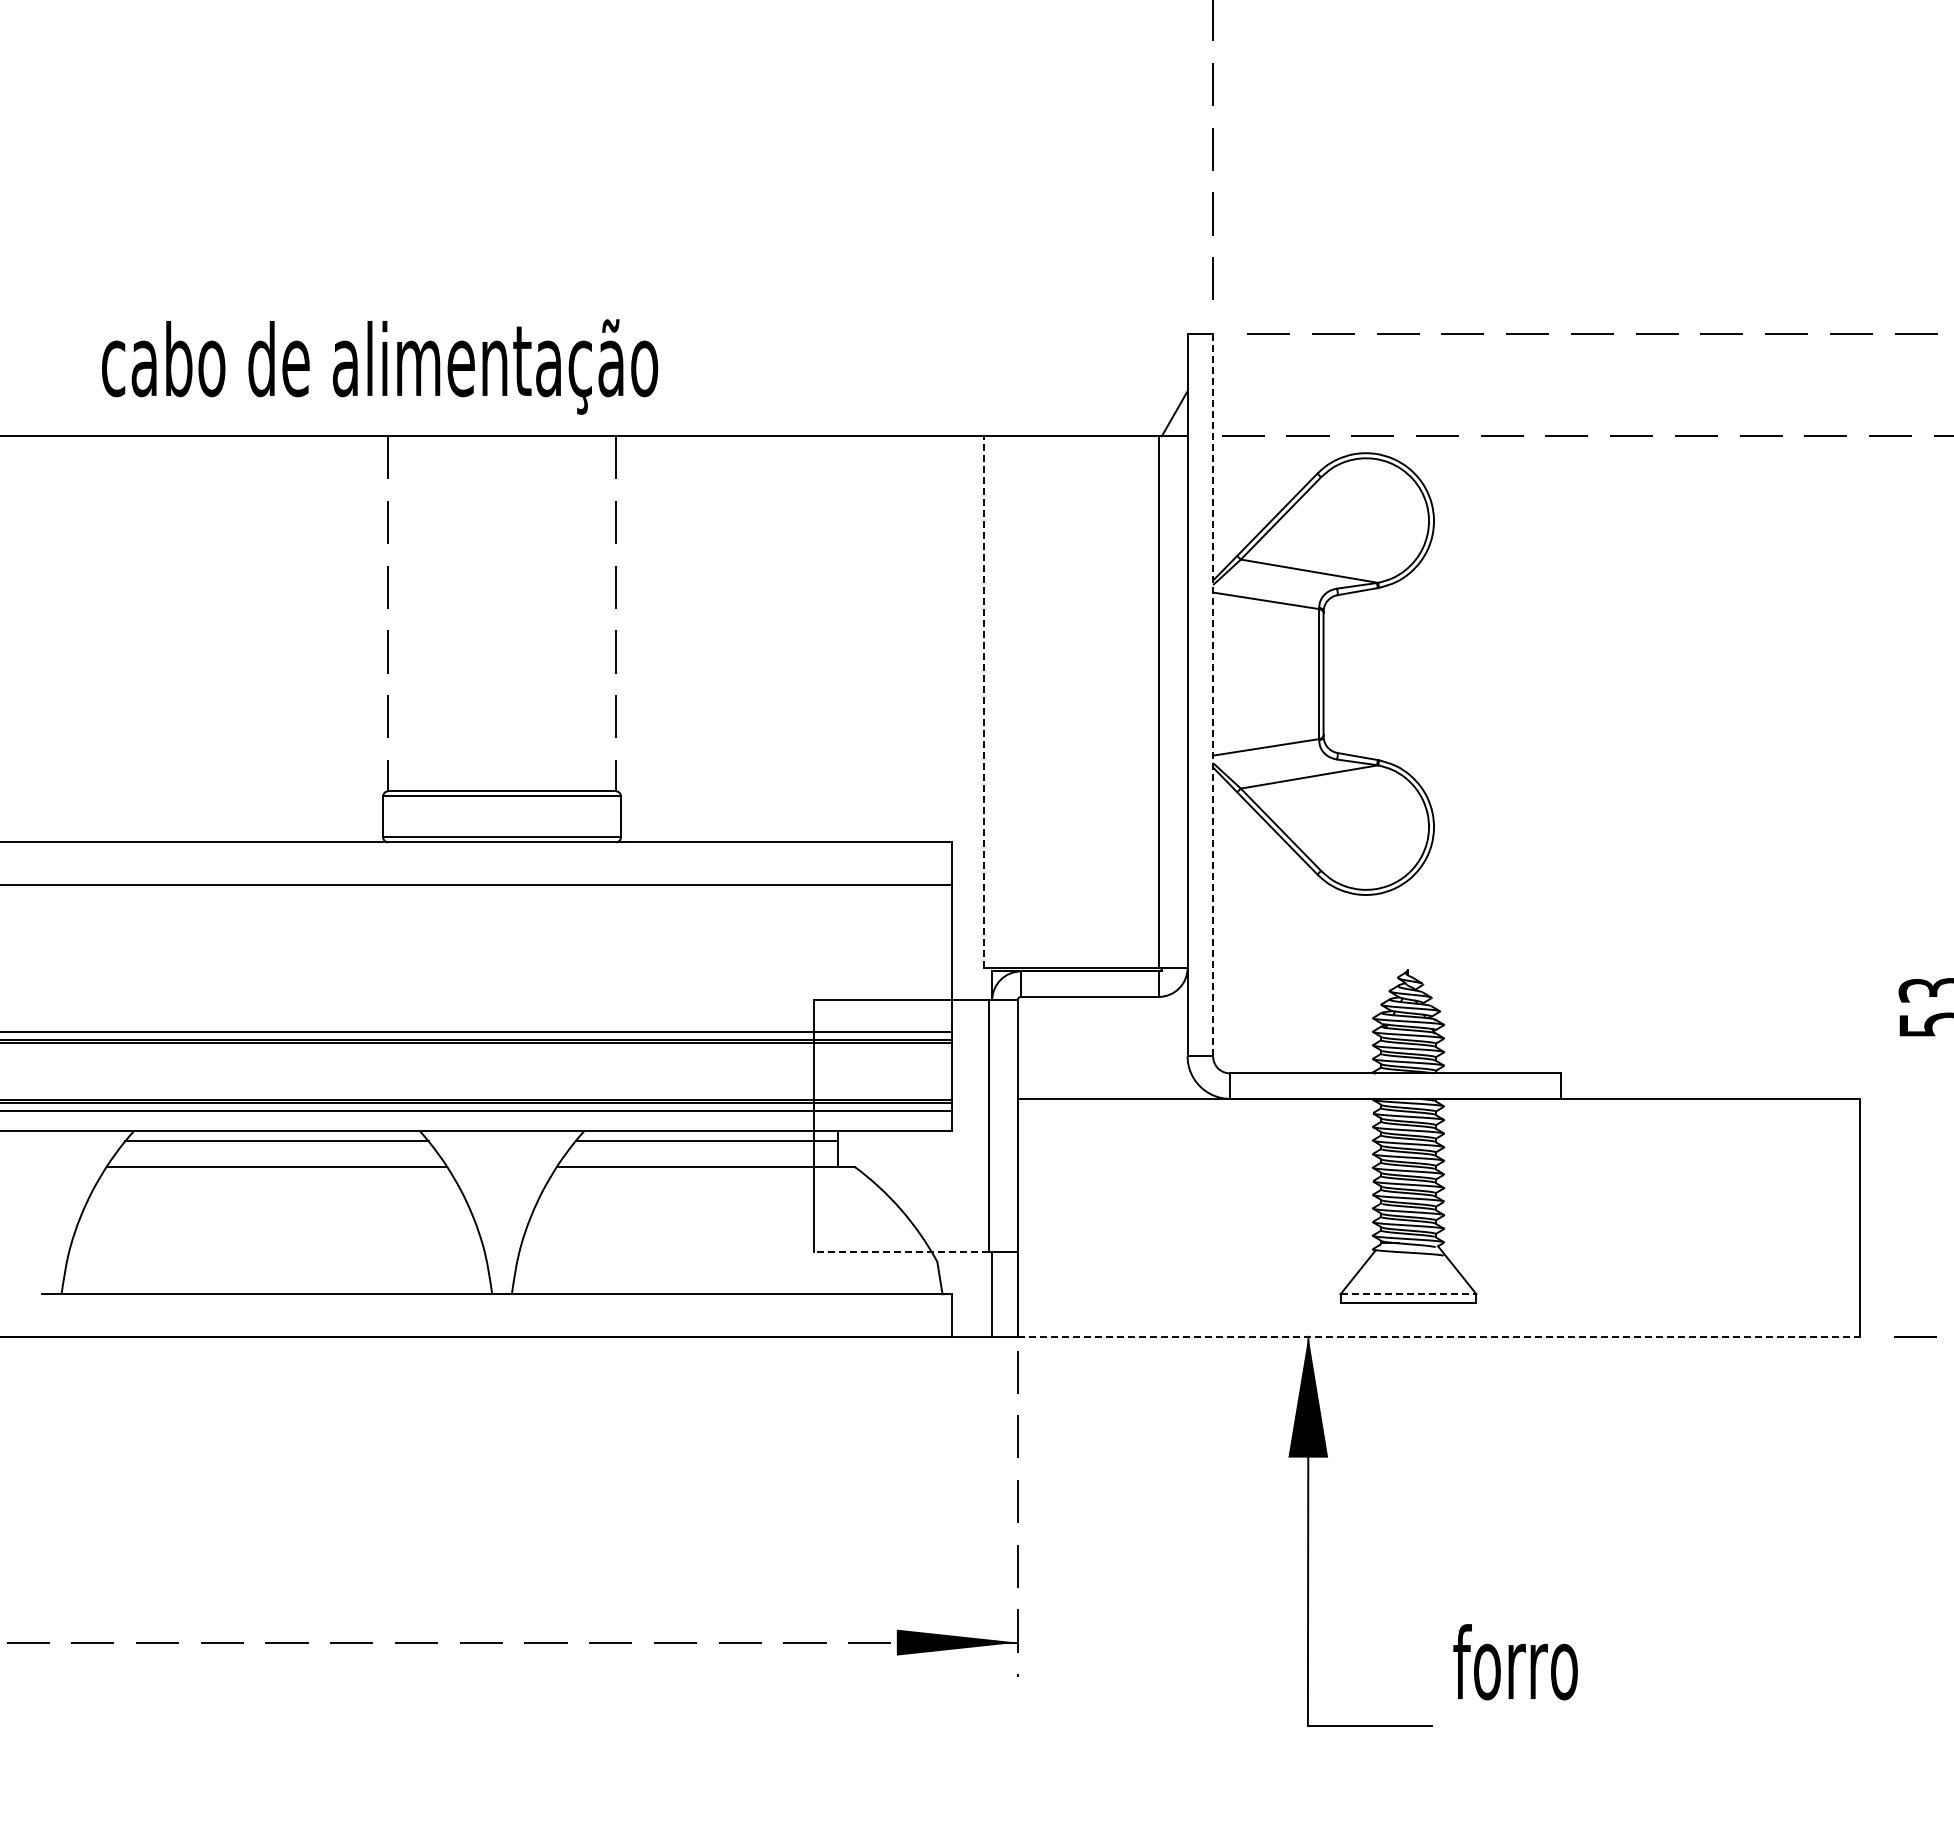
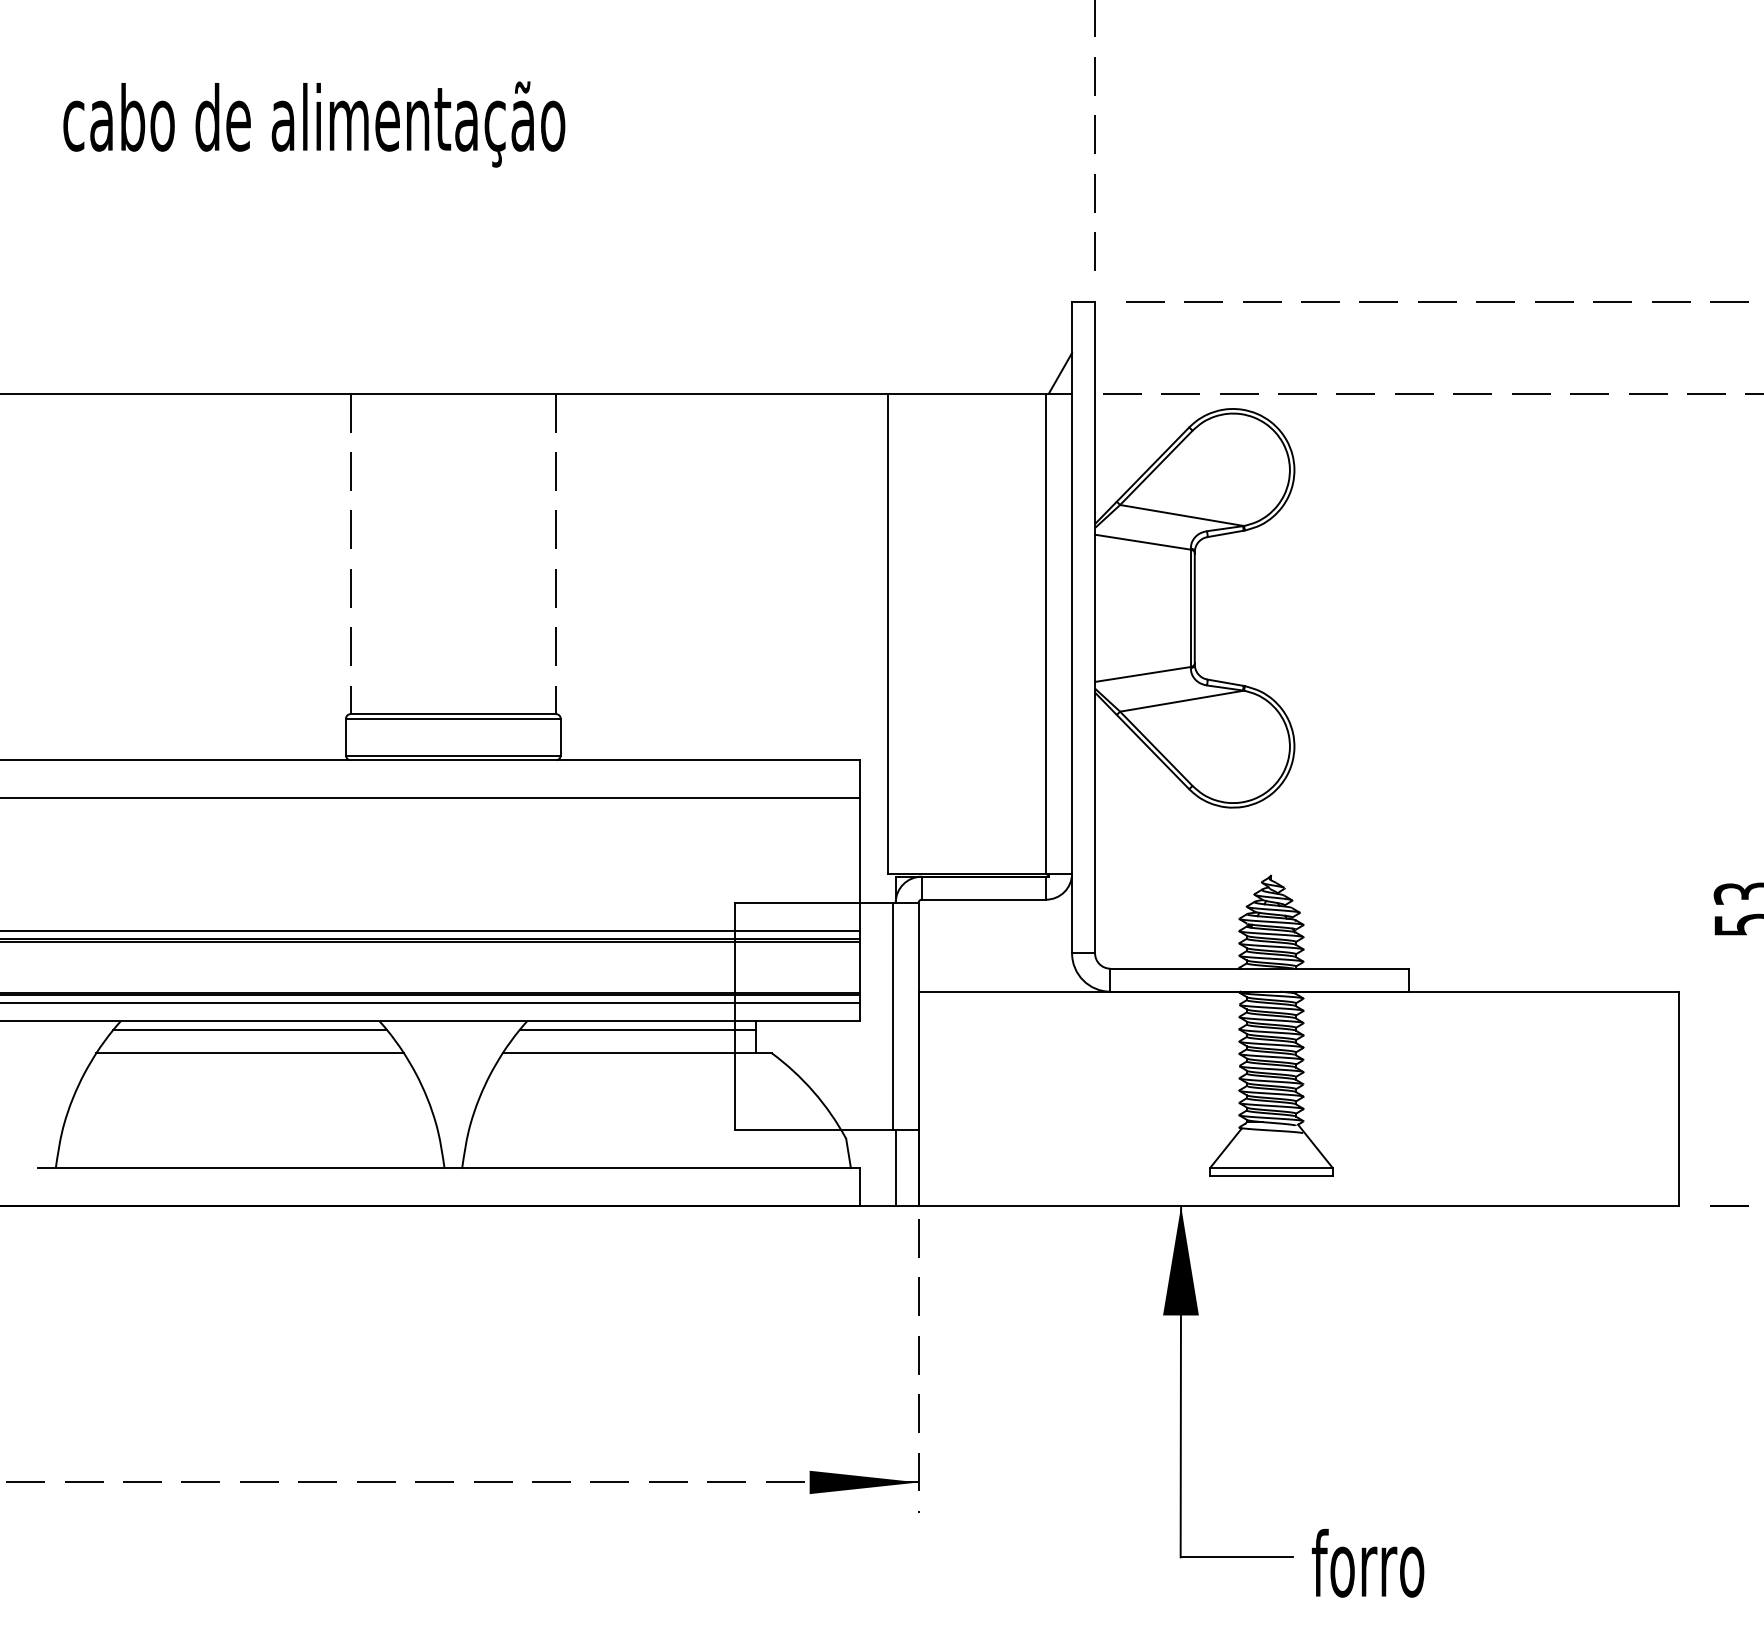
text: (380, 366) -> (314, 124), moved
line: (1213, 695) -> (1095, 627), dashed -> solid
line: (983, 702) -> (887, 633), dashed -> solid
line: (901, 1251) -> (813, 1129), dashed -> solid
line: (1408, 1294) -> (1271, 1168), dashed -> solid
line: (1439, 1336) -> (1299, 1206), dashed -> solid
text: (1515, 1662) -> (1367, 1563), moved

